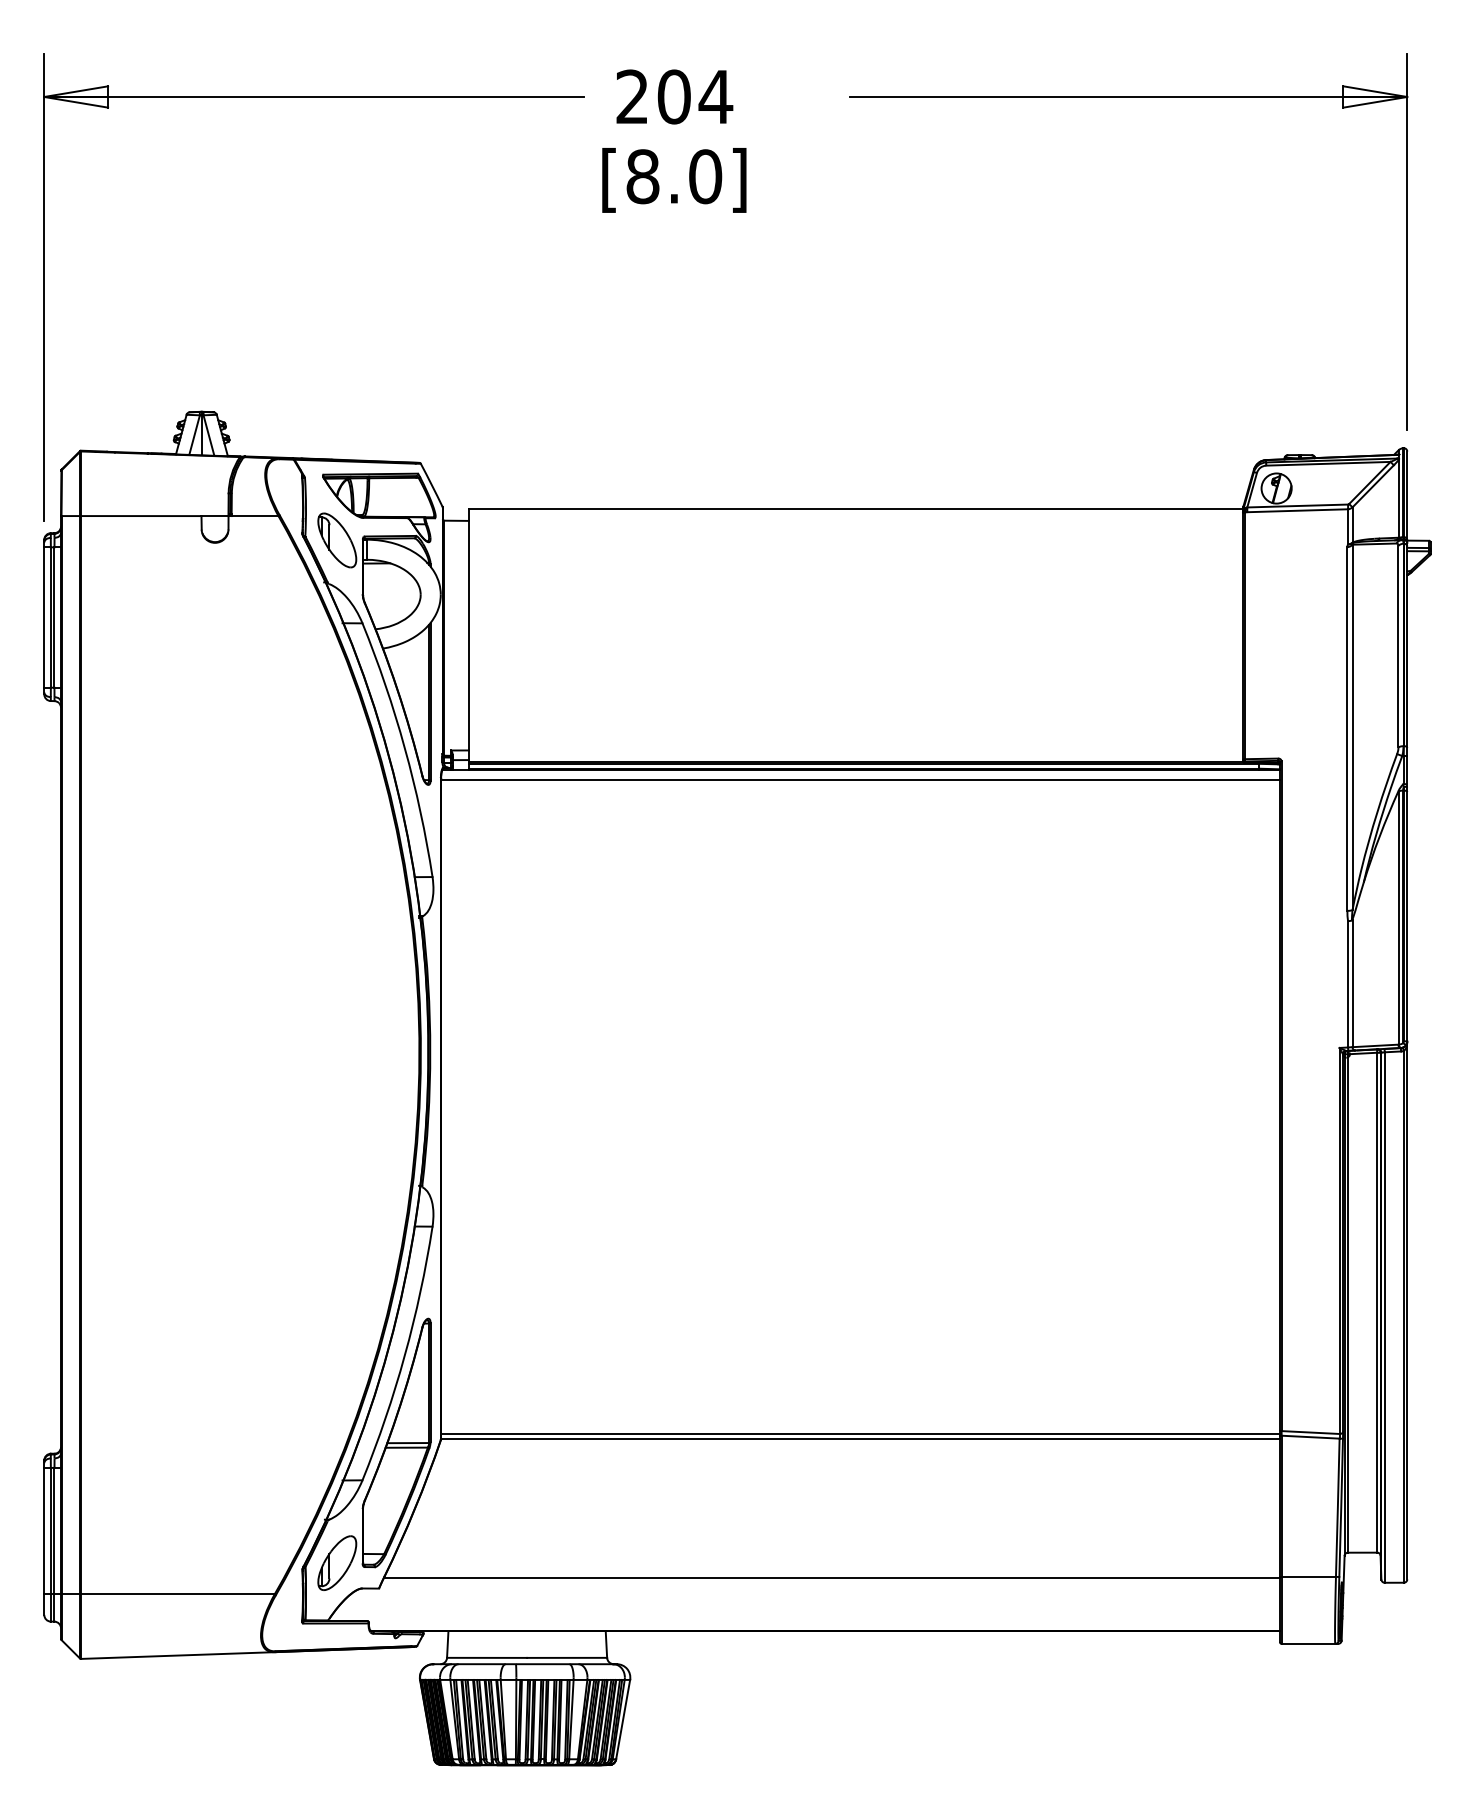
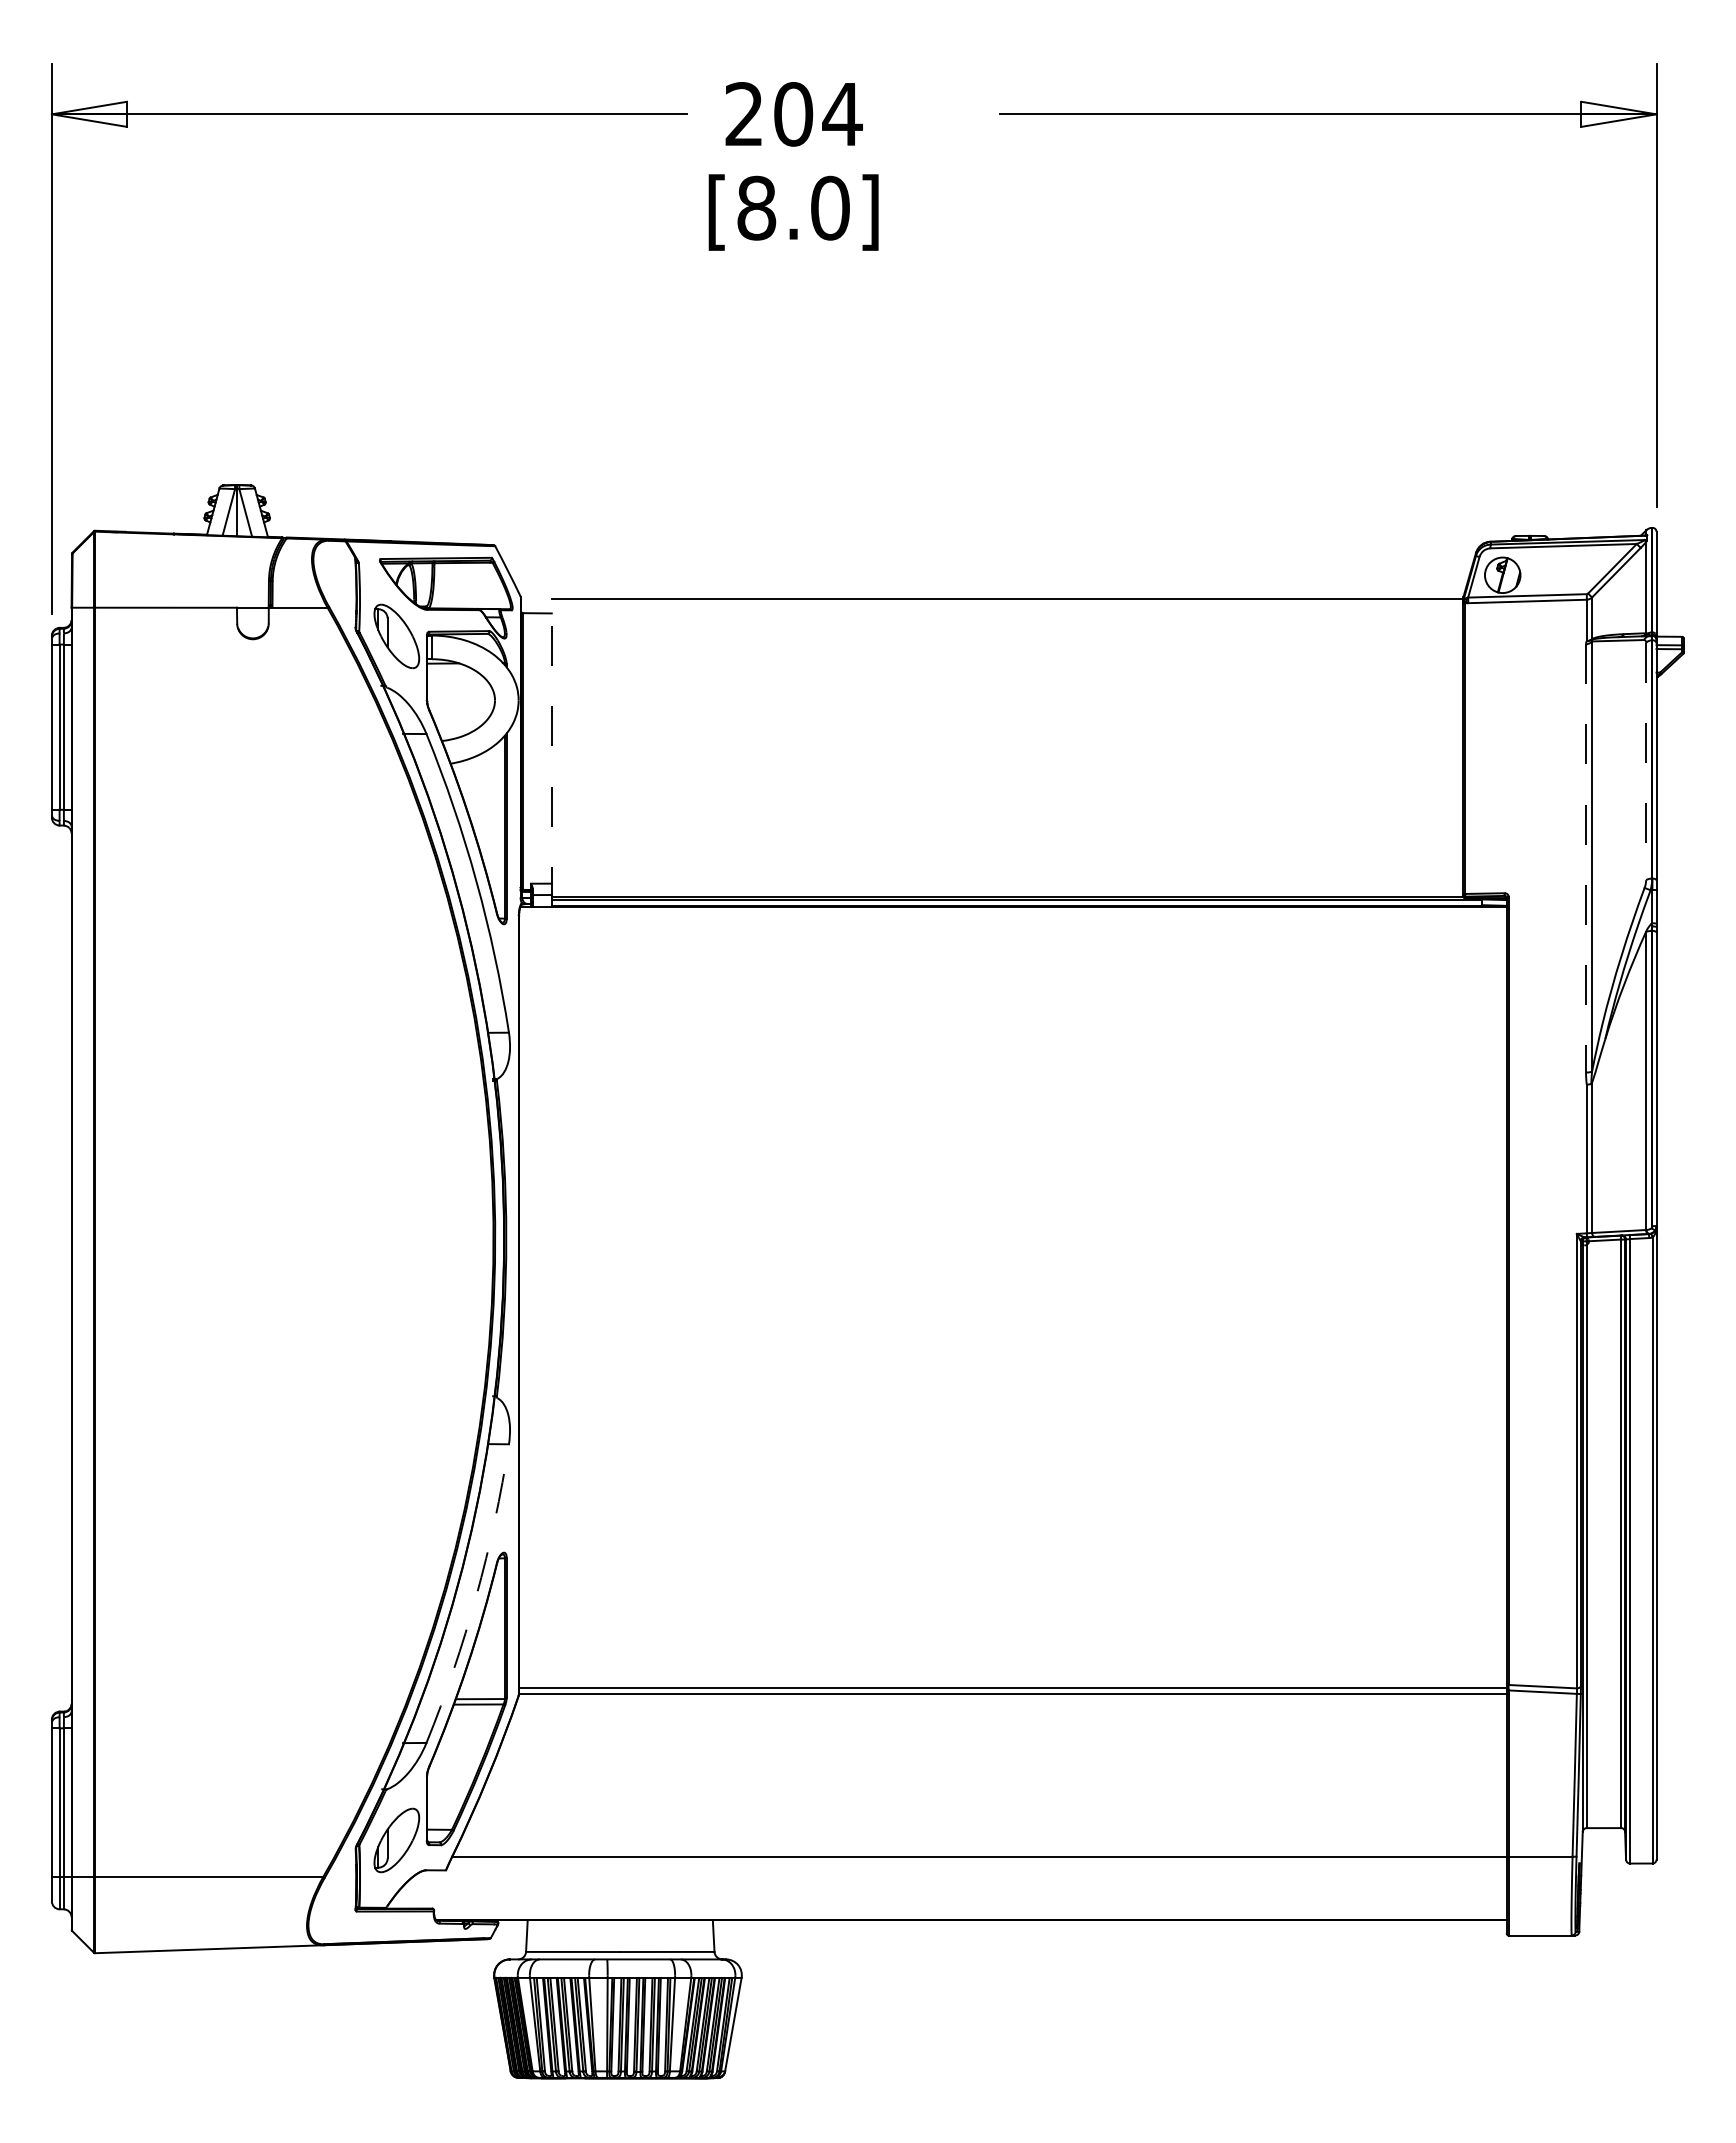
line: (468, 639) -> (551, 753), solid -> dashed
line: (1398, 646) -> (1646, 761), solid -> dashed
line: (1347, 729) -> (1586, 858), solid -> dashed
line: (860, 780) -> (1012, 918), removed
arc: (404, 1355) -> (476, 1595), solid -> dashed

